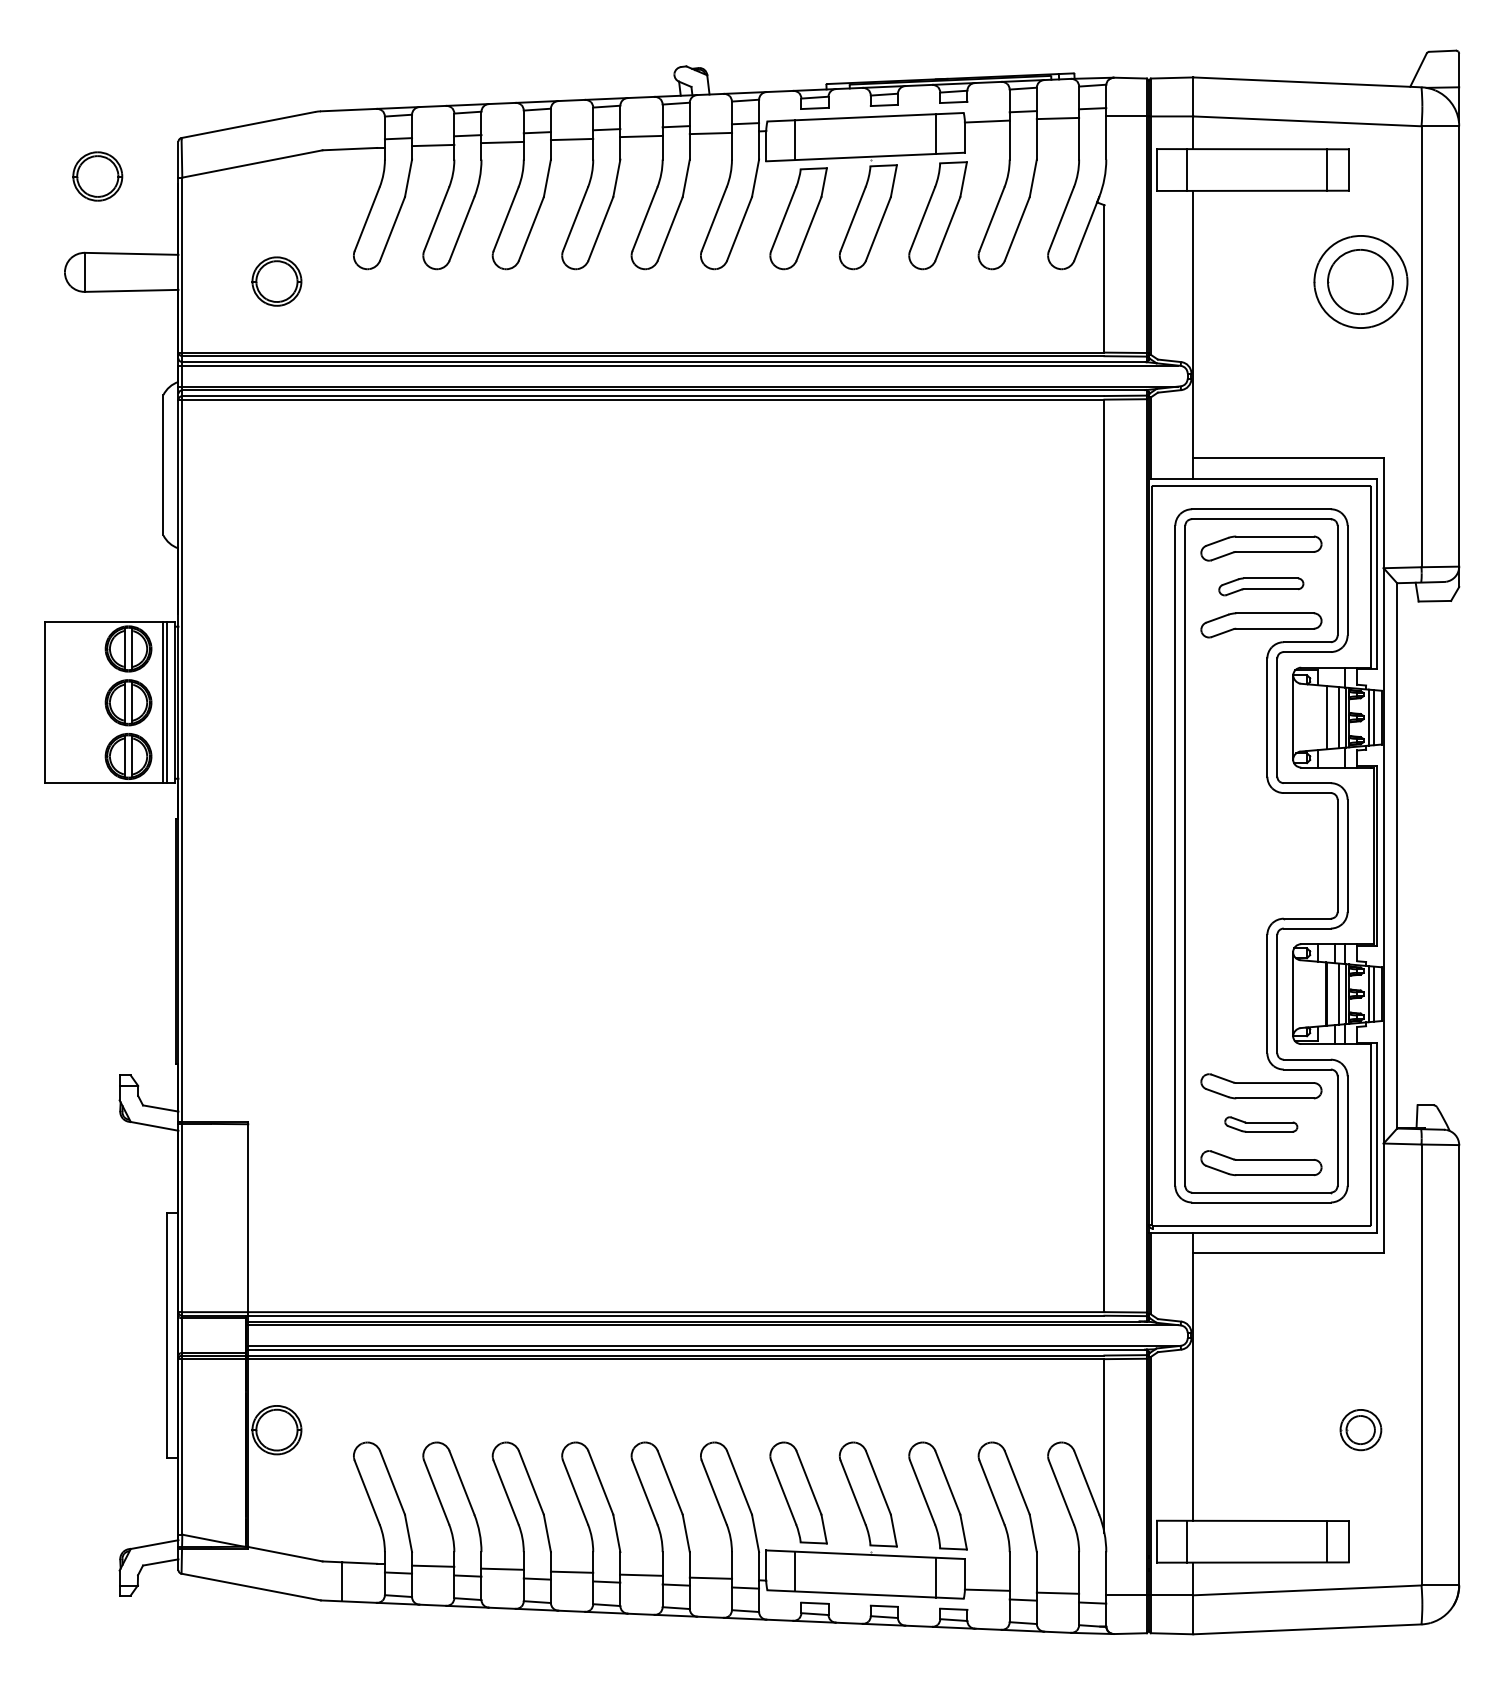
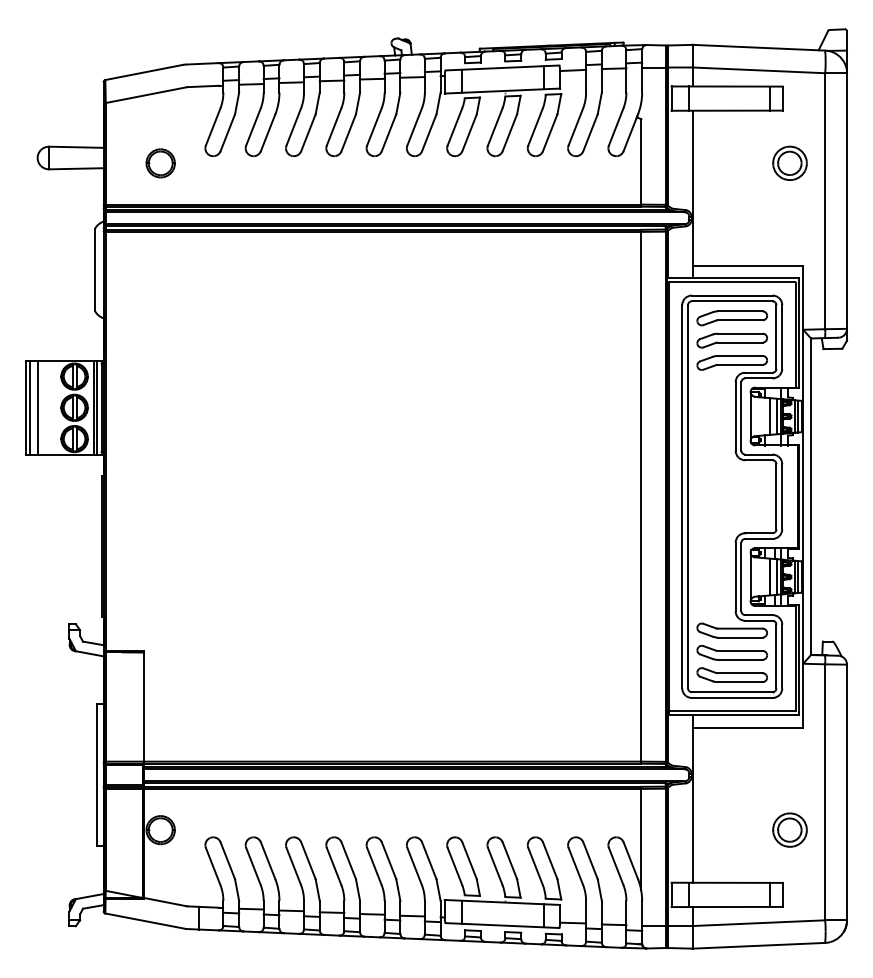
part: (97, 176) -> (56, 102), removed
part: (1360, 280) -> (789, 162), size x0.62
part: (1260, 586) -> (731, 340), size x1.43
line: (52, 702) -> (30, 407), added
line: (64, 702) -> (37, 407), added
part: (1260, 1124) -> (731, 652), size x1.67
part: (1360, 1429) -> (789, 829), size x1.43

